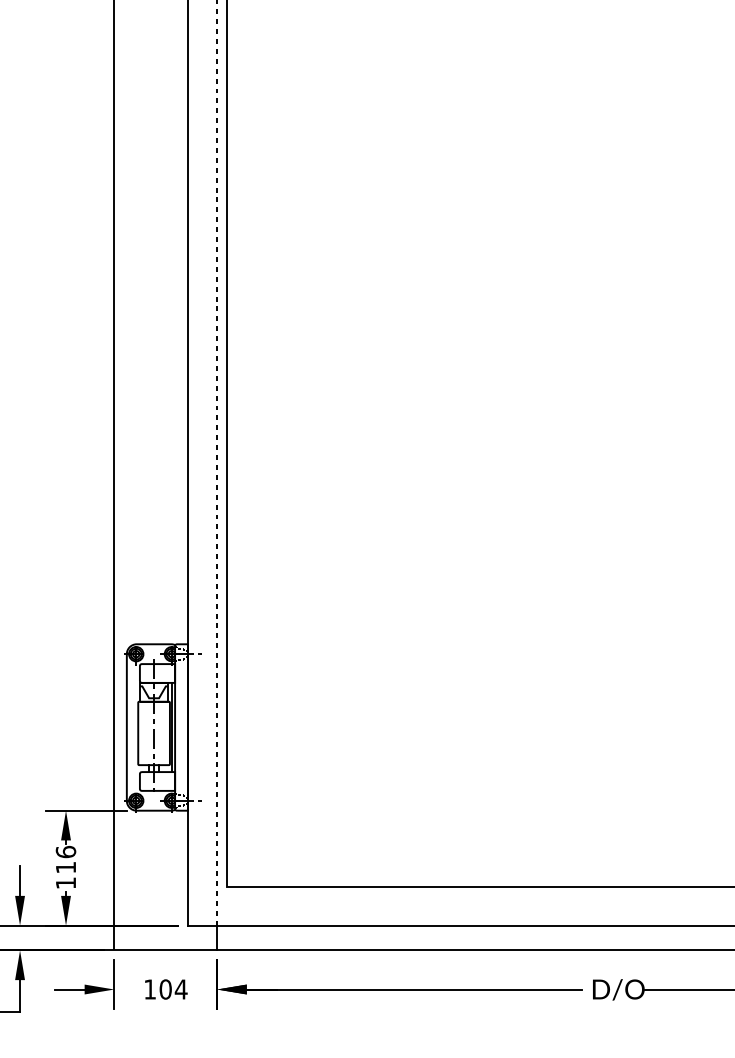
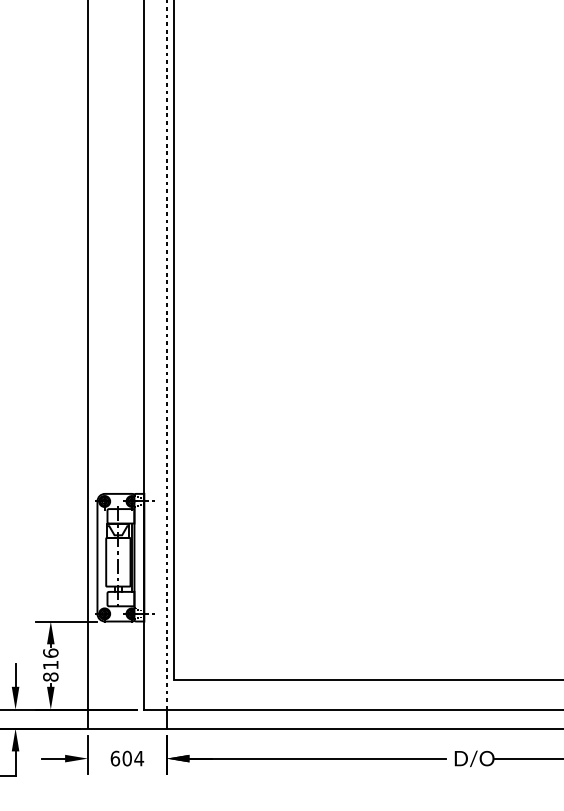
text: (65, 883) -> (50, 677), 116 -> 816
text: (150, 989) -> (115, 758), 104 -> 604

